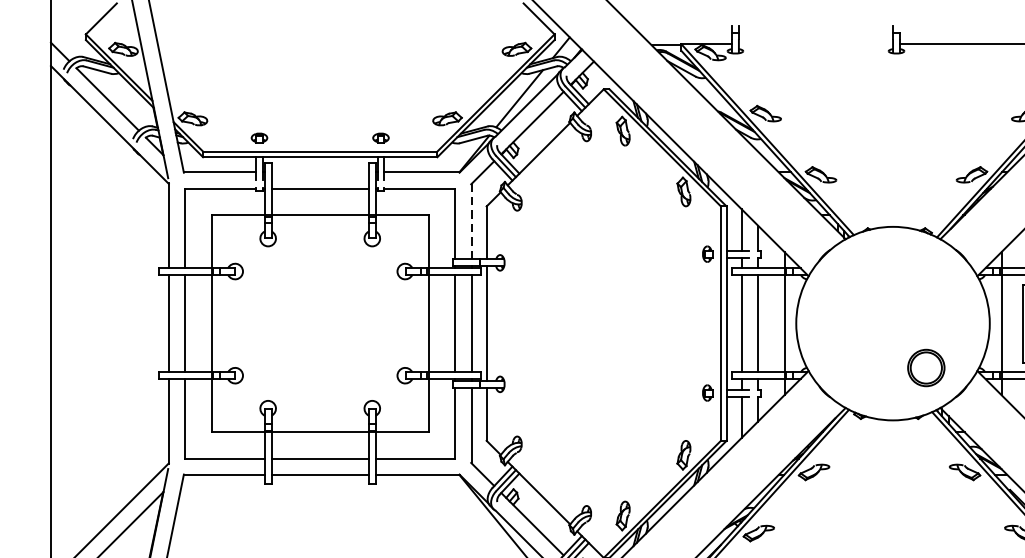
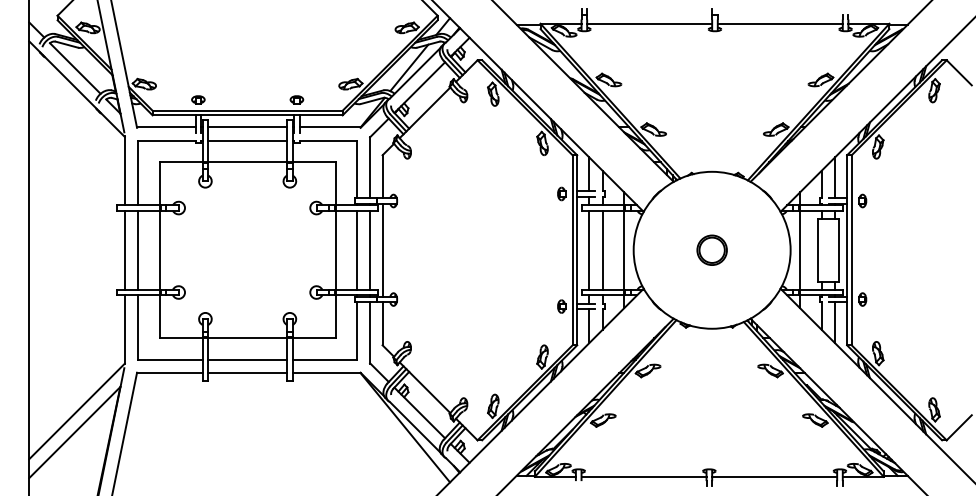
line: (815, 43) -> (649, 23), added
line: (320, 172) -> (247, 127), added
line: (471, 221) -> (370, 167), dashed -> solid
part: (925, 367) -> (711, 249), moved

